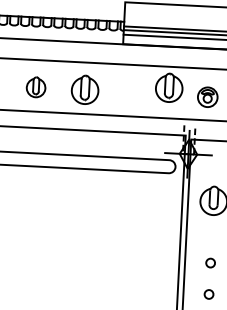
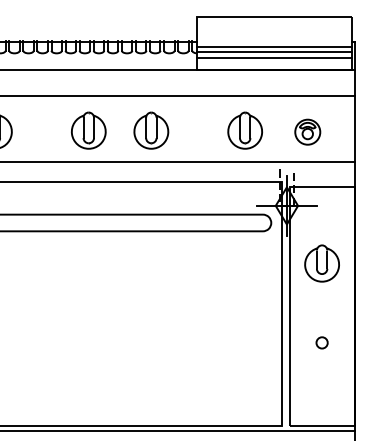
part: (35, 87) -> (88, 130), size x1.43
part: (168, 87) -> (244, 130), moved
circle: (208, 294) -> (321, 382), removed

